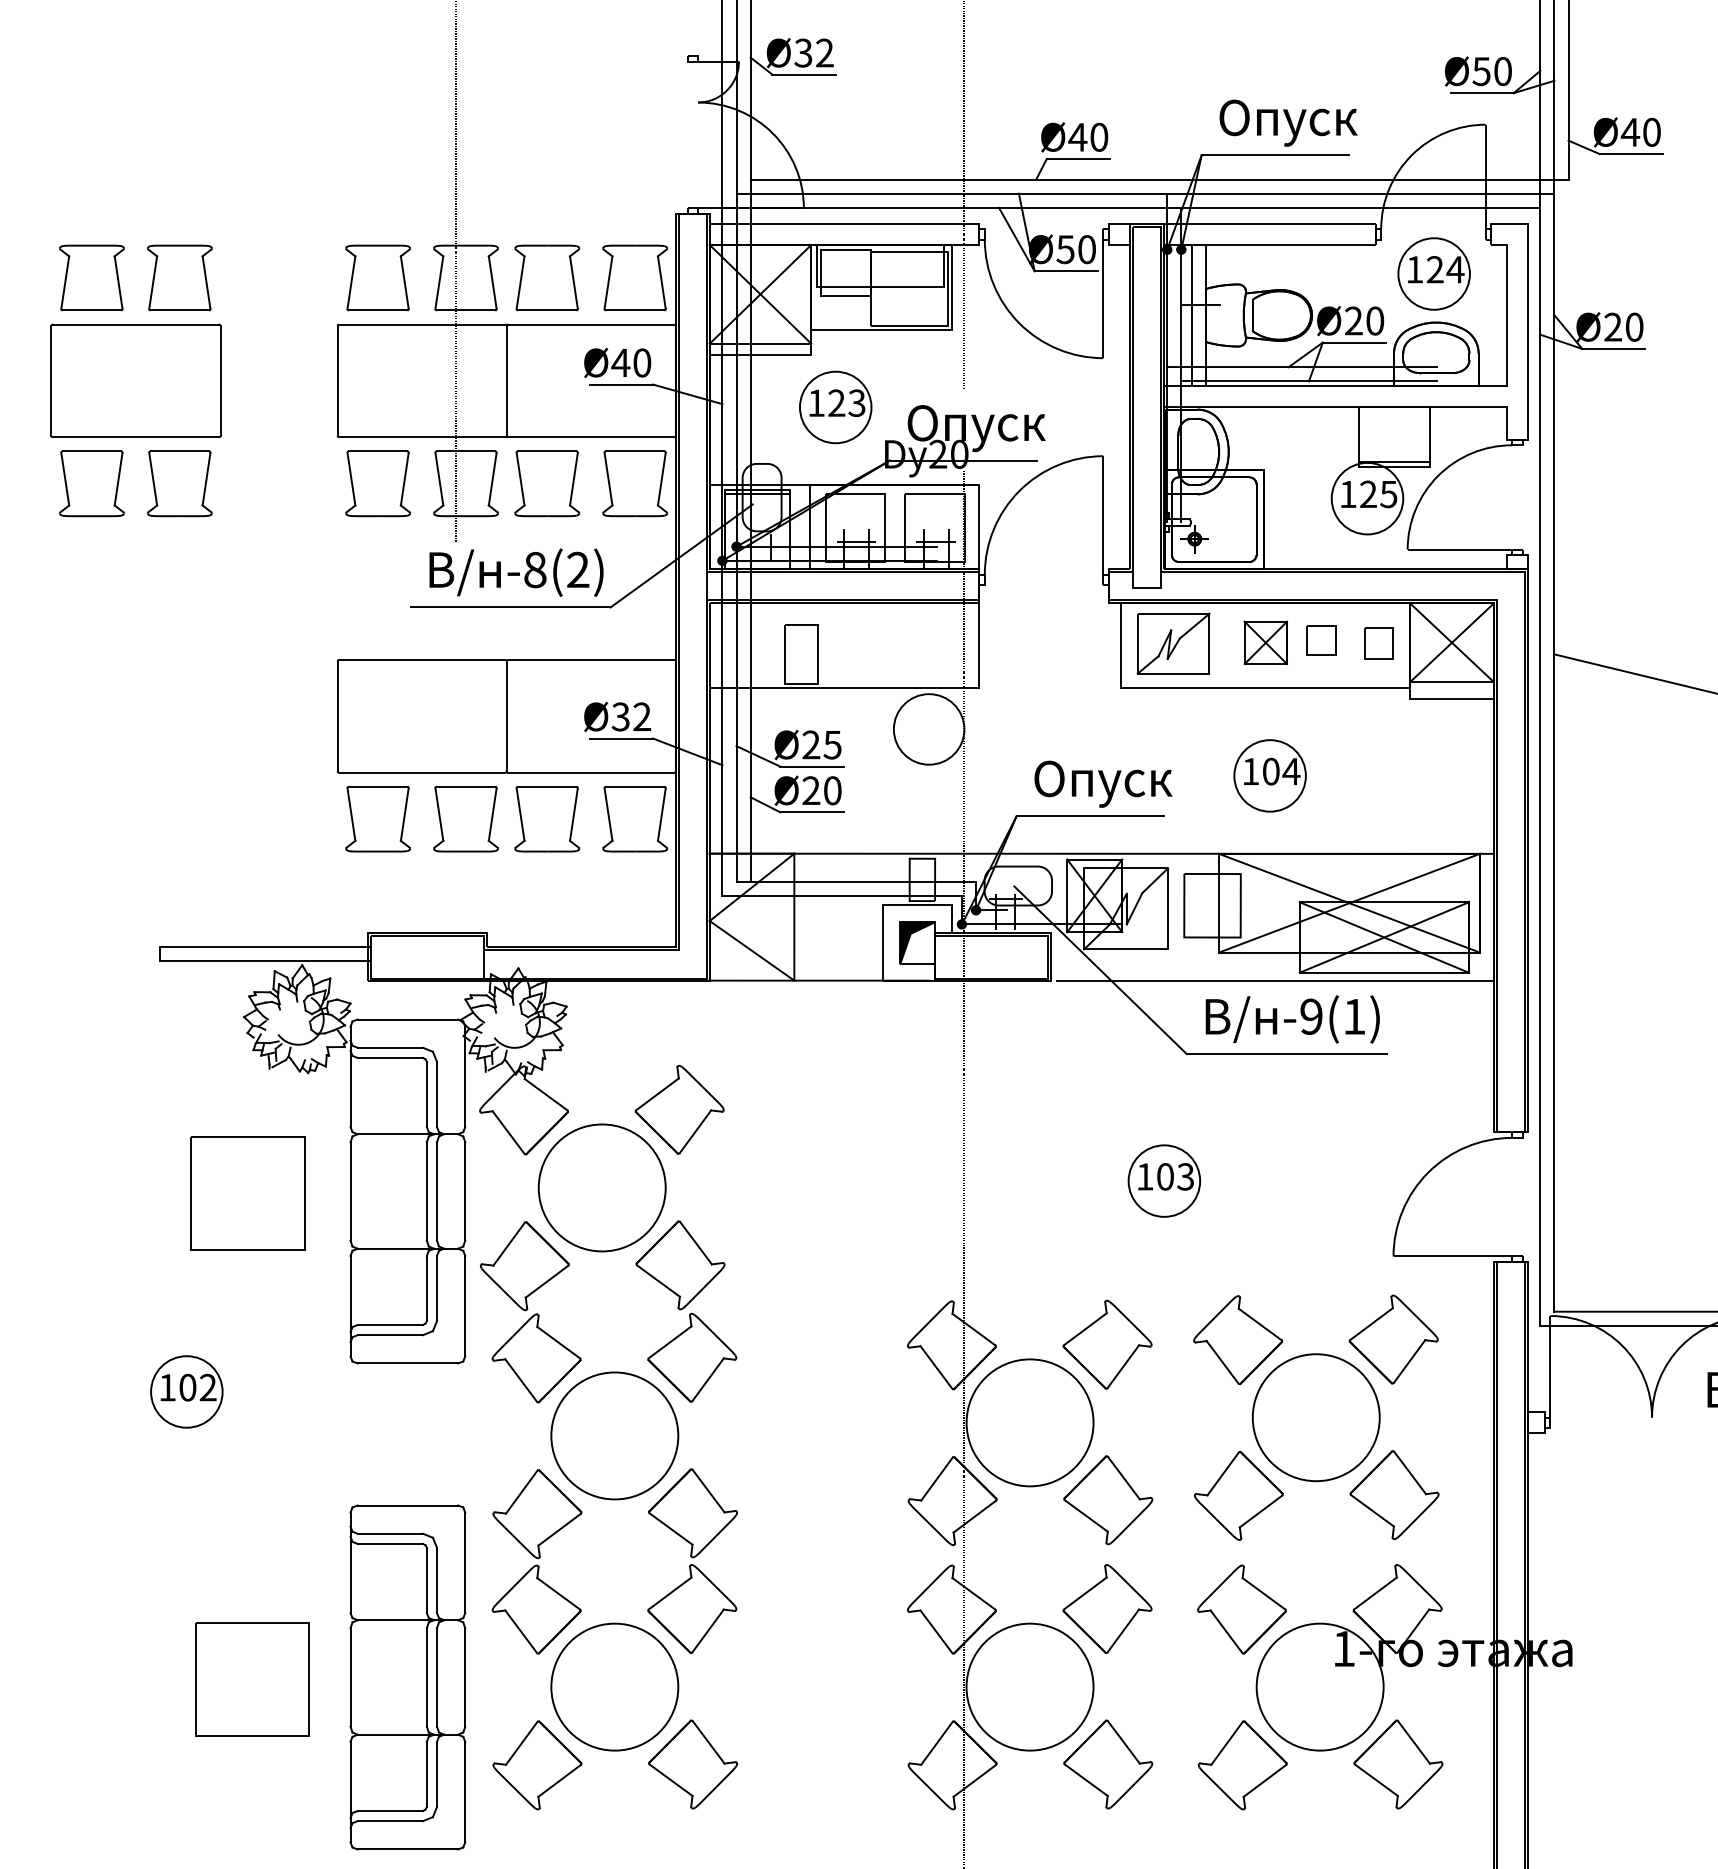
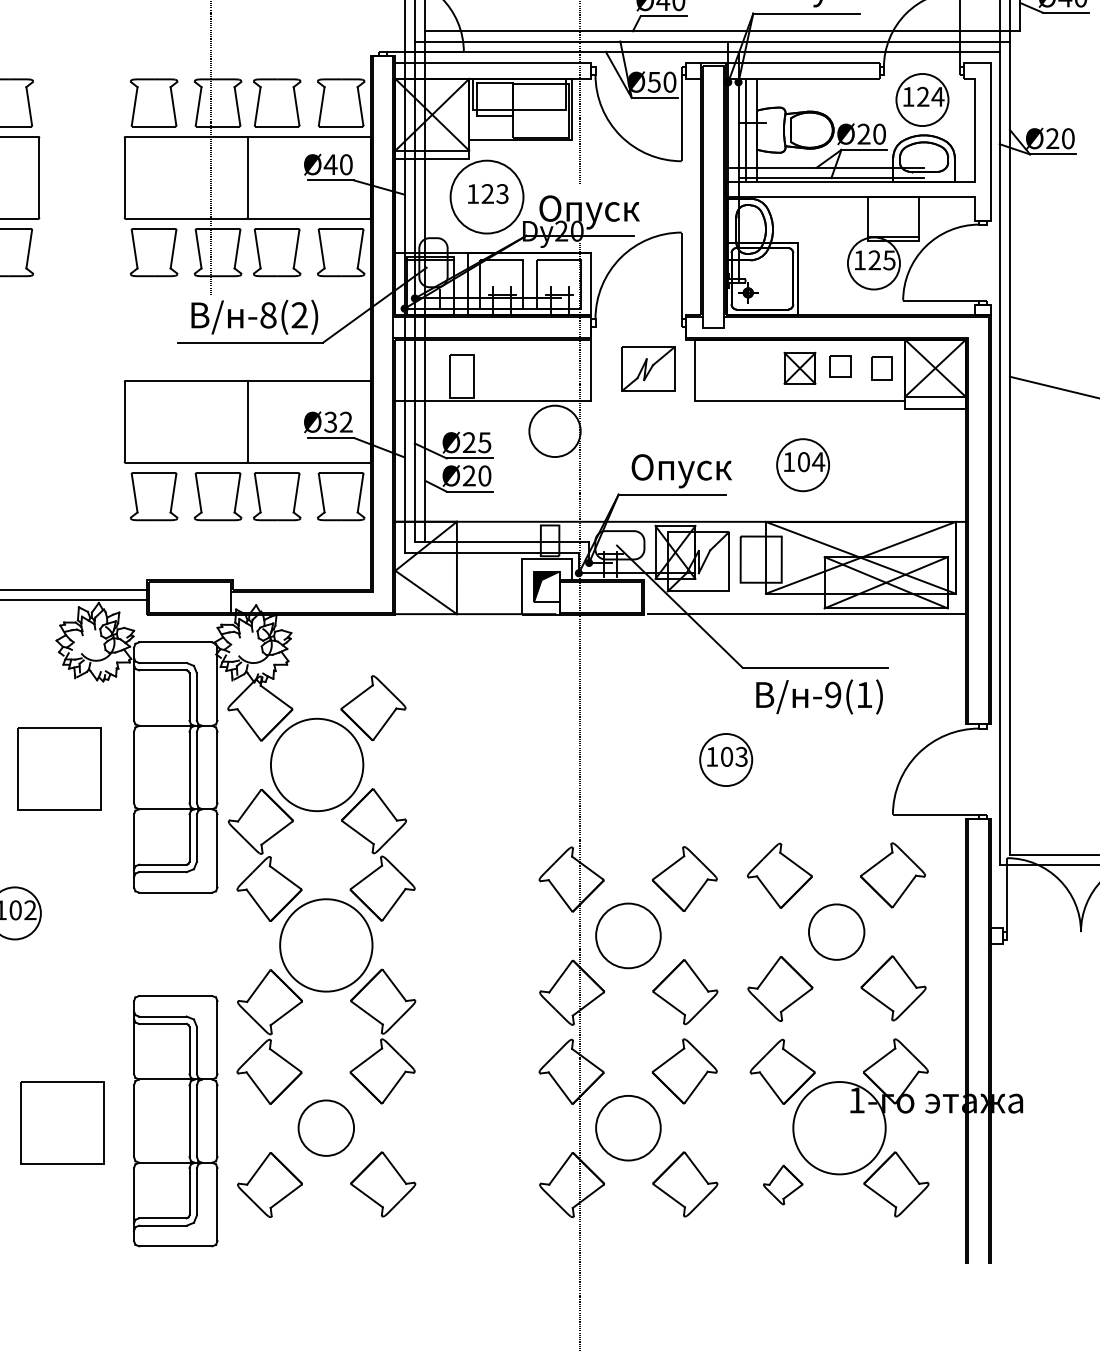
circle: (835, 407) -> (486, 197), size x1.4
part: (1173, 643) -> (648, 368), moved
text: (1292, 1019) -> (819, 696), moved
circle: (1315, 1417) -> (836, 932), size x0.6
circle: (1029, 1422) -> (628, 935), size x0.7
circle: (614, 1686) -> (326, 1127), size x0.6
circle: (1029, 1686) -> (628, 1127), size x0.7
part: (1242, 1765) -> (783, 1185), size x0.6

